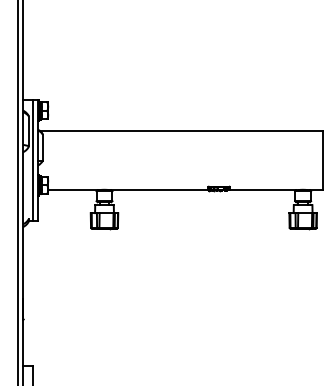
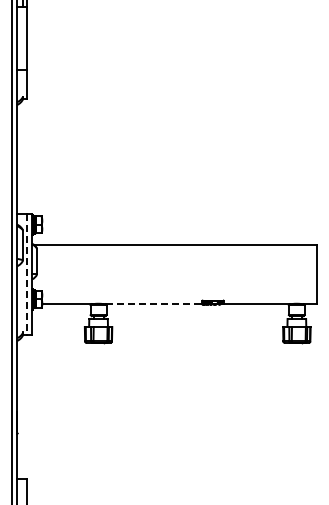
line: (33, 160) -> (27, 274), solid -> dashed
line: (160, 190) -> (154, 304), solid -> dashed

